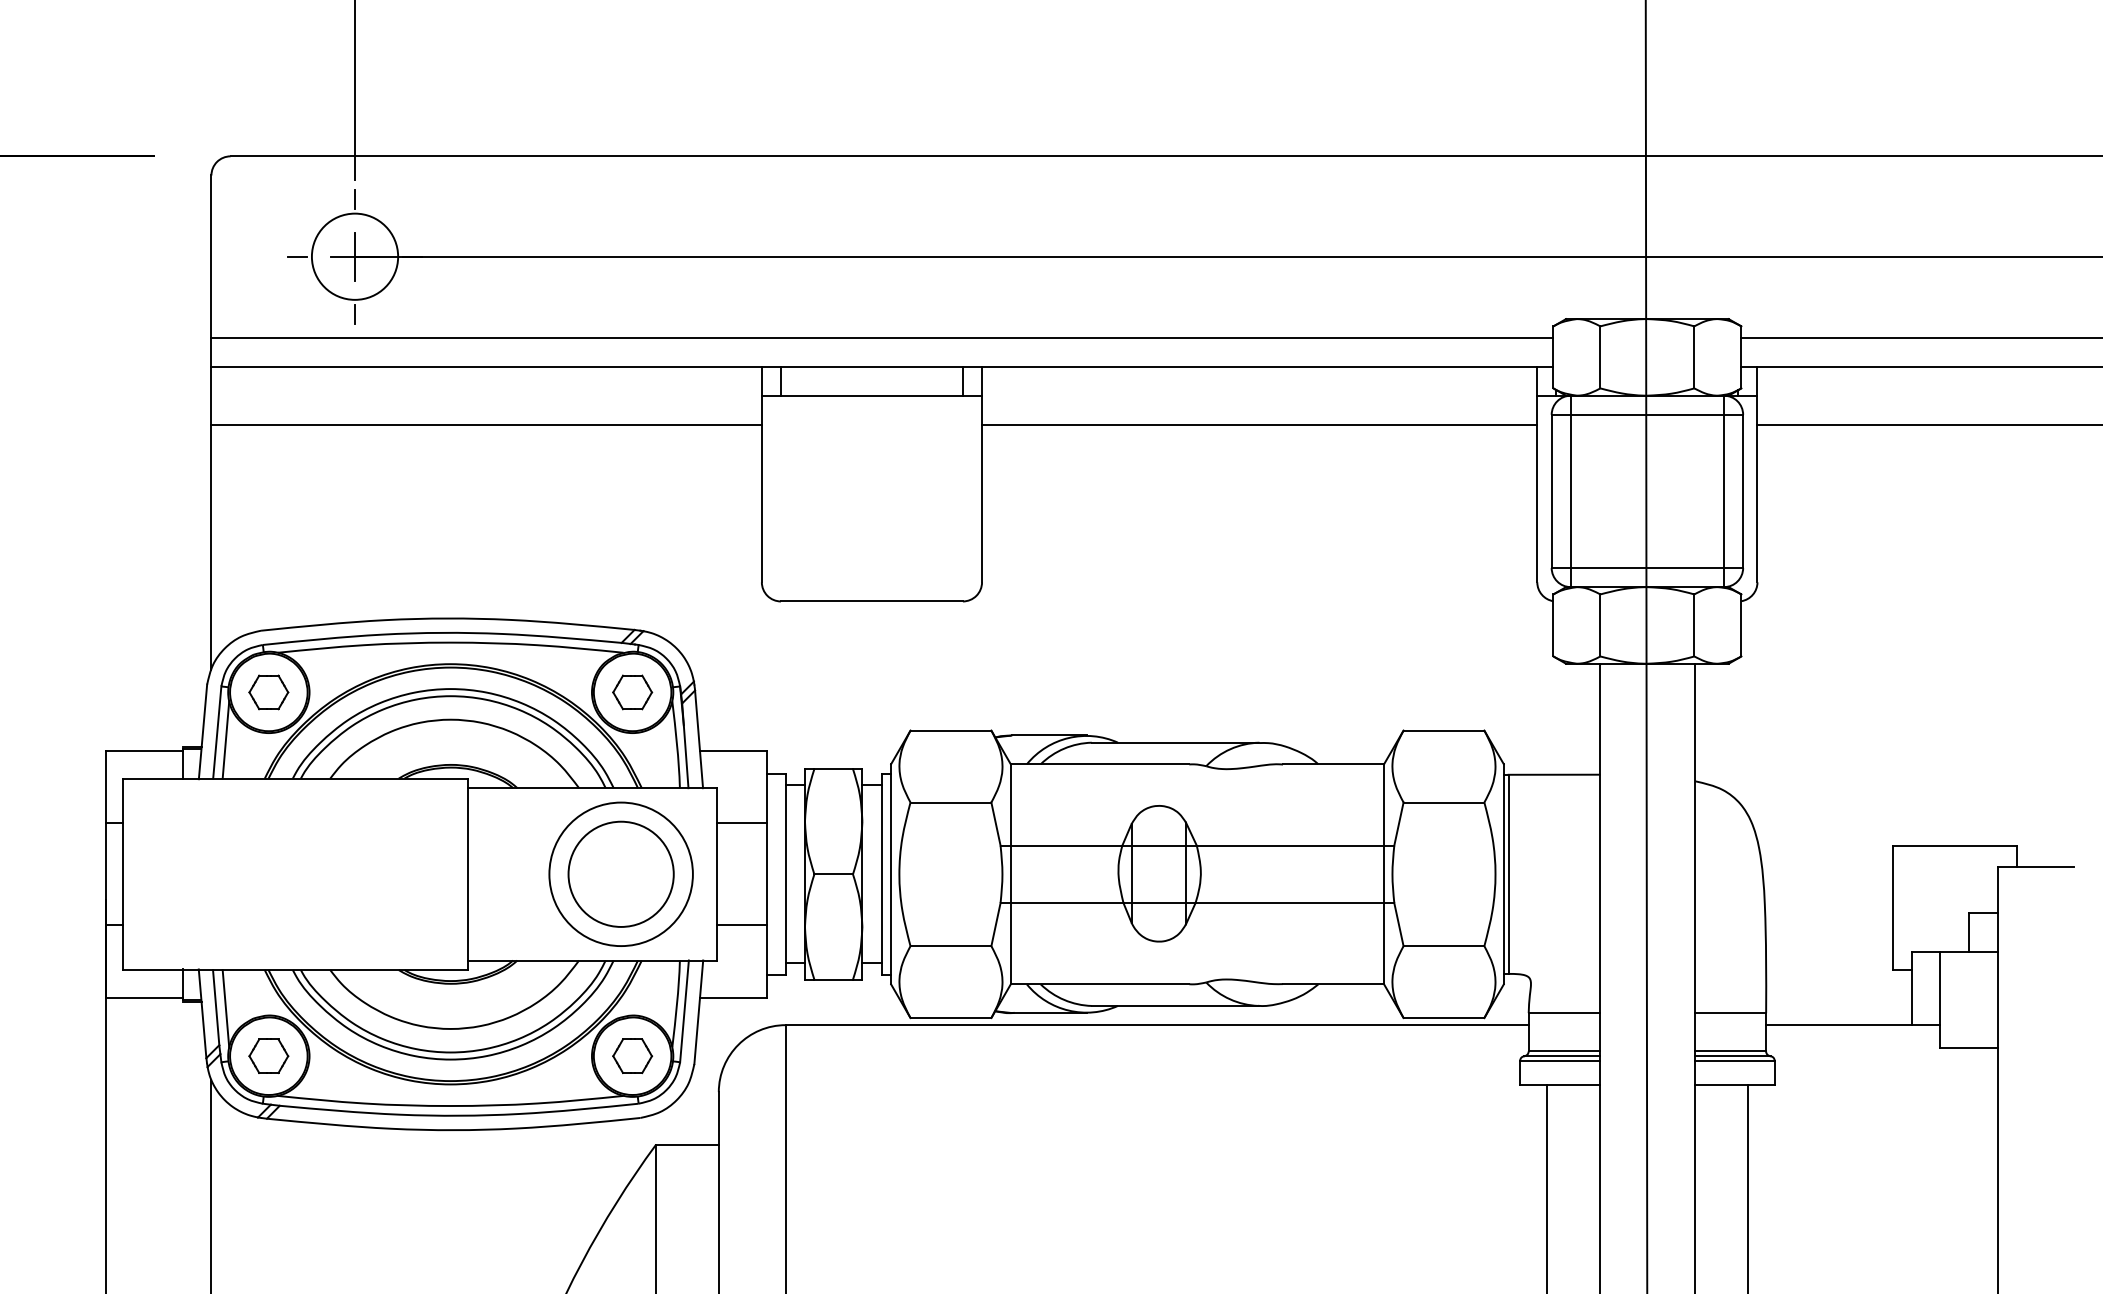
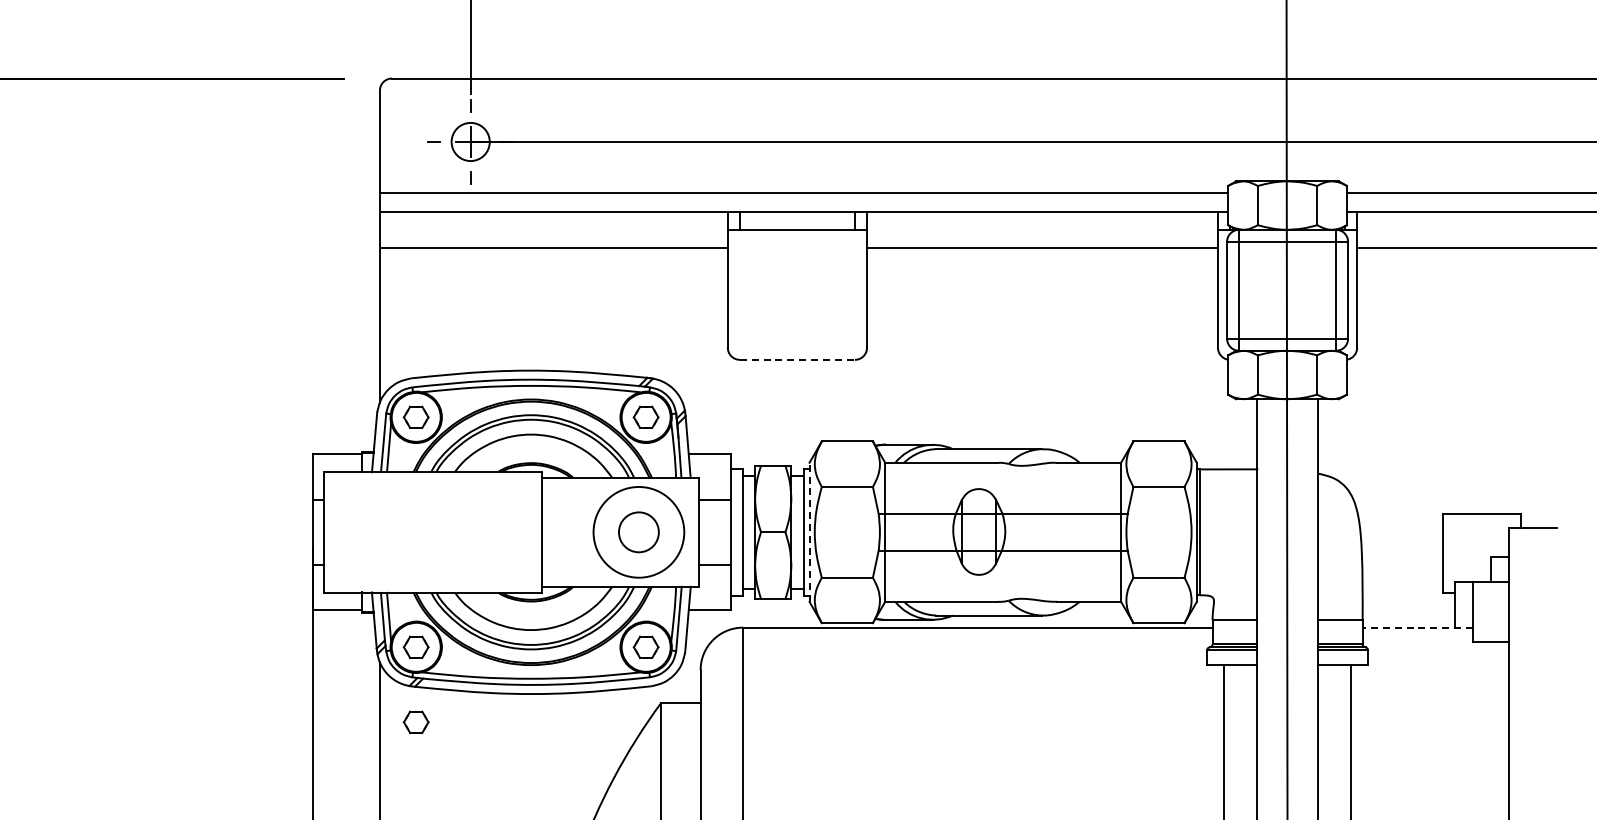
circle: (354, 255) -> (470, 141), size x0.7
line: (872, 600) -> (797, 359), solid -> dashed
circle: (620, 874) -> (638, 532), size x0.6
line: (891, 874) -> (809, 532), solid -> dashed
line: (1852, 1024) -> (1417, 627), solid -> dashed
part: (267, 1173) -> (415, 721), added

